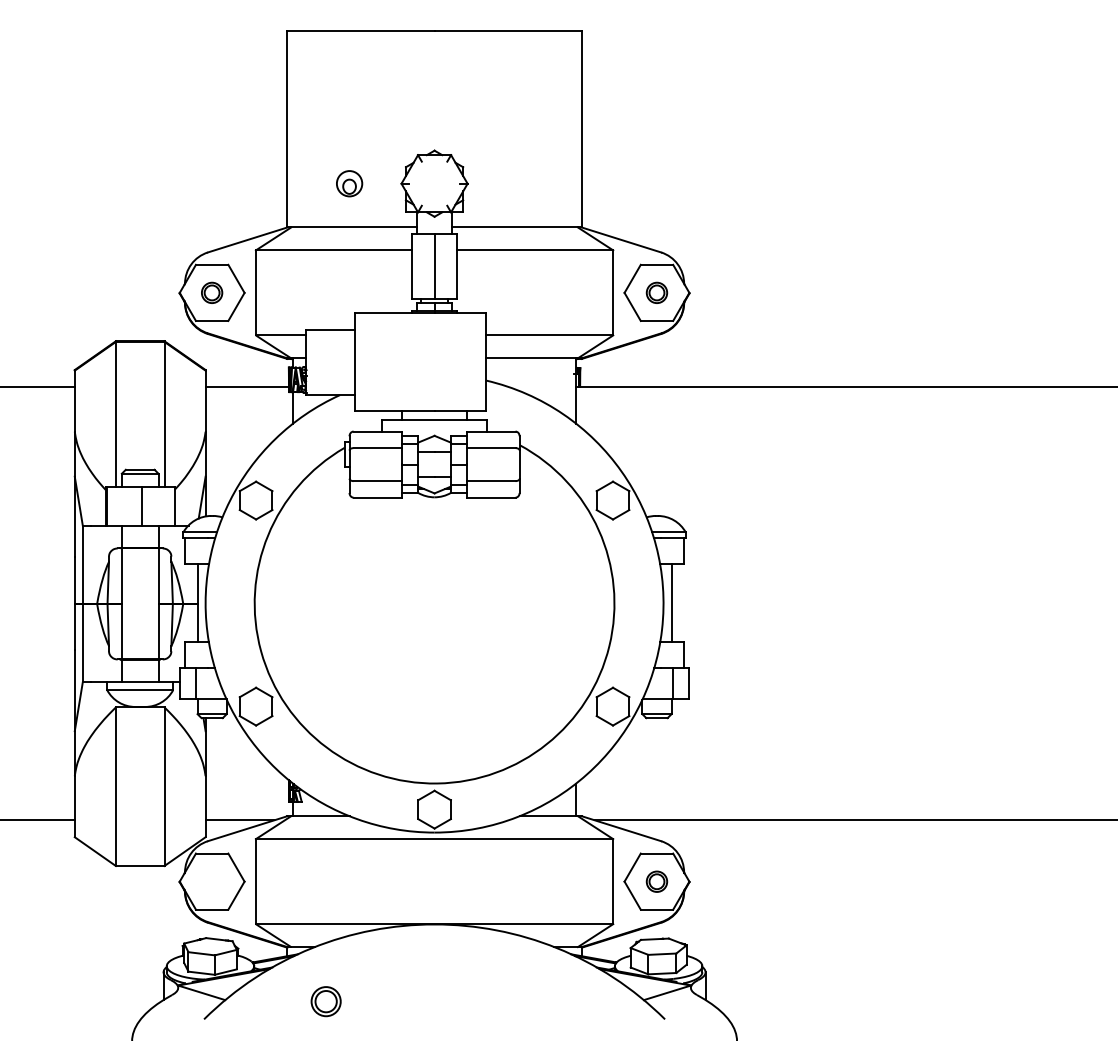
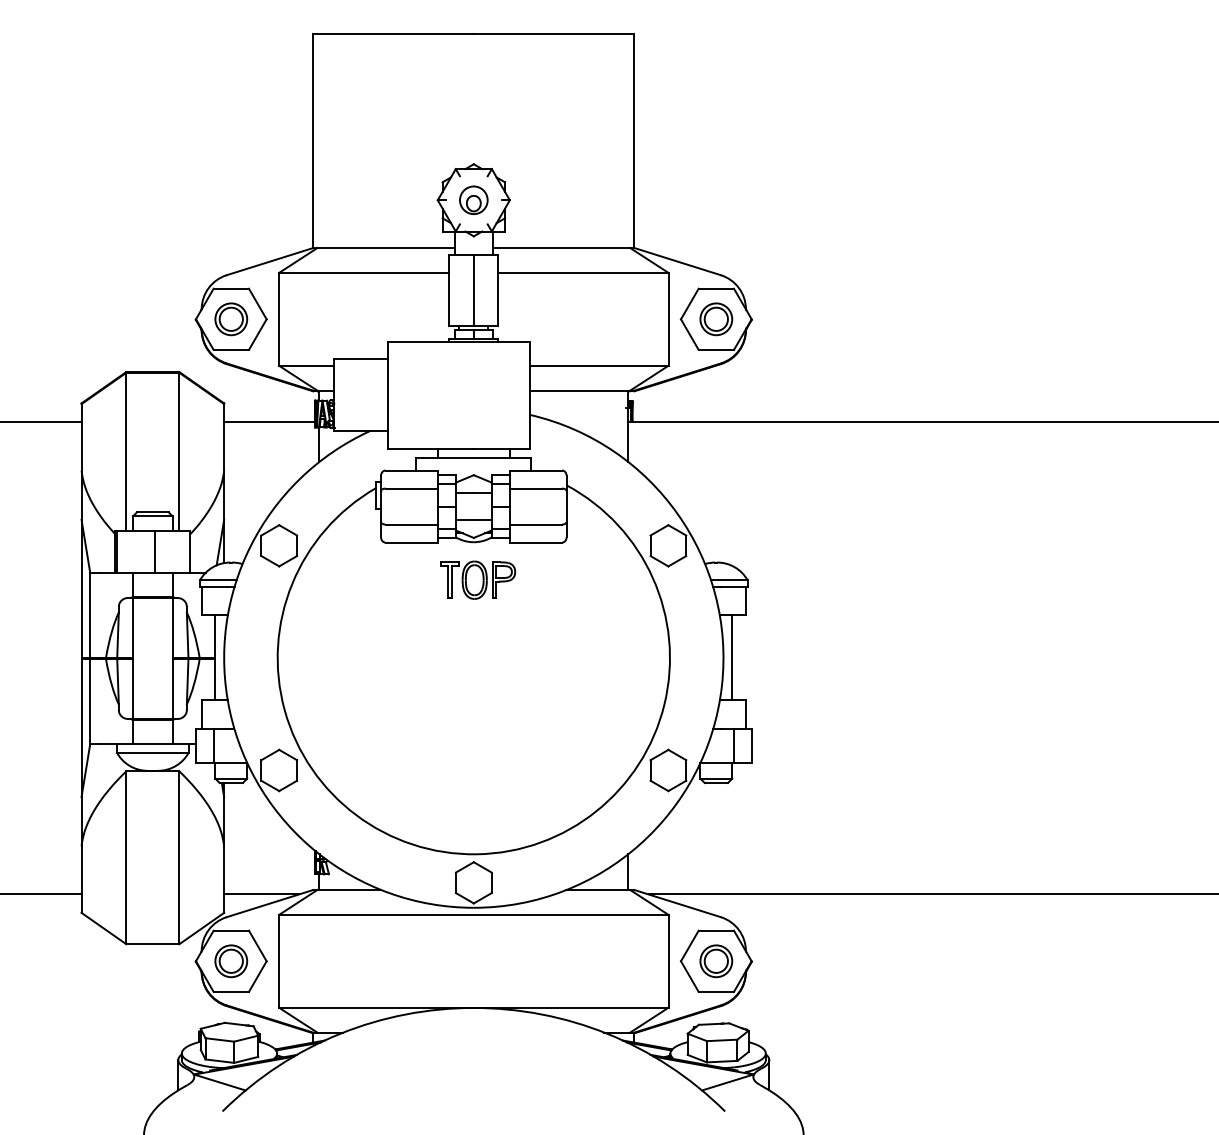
part: (349, 183) -> (473, 200), moved
part: (211, 292) -> (230, 318), size x1.43
part: (656, 292) -> (715, 318), size x1.43
part: (438, 532) -> (478, 580), added
part: (656, 881) -> (715, 961), size x1.43
part: (325, 1001) -> (230, 961), moved

